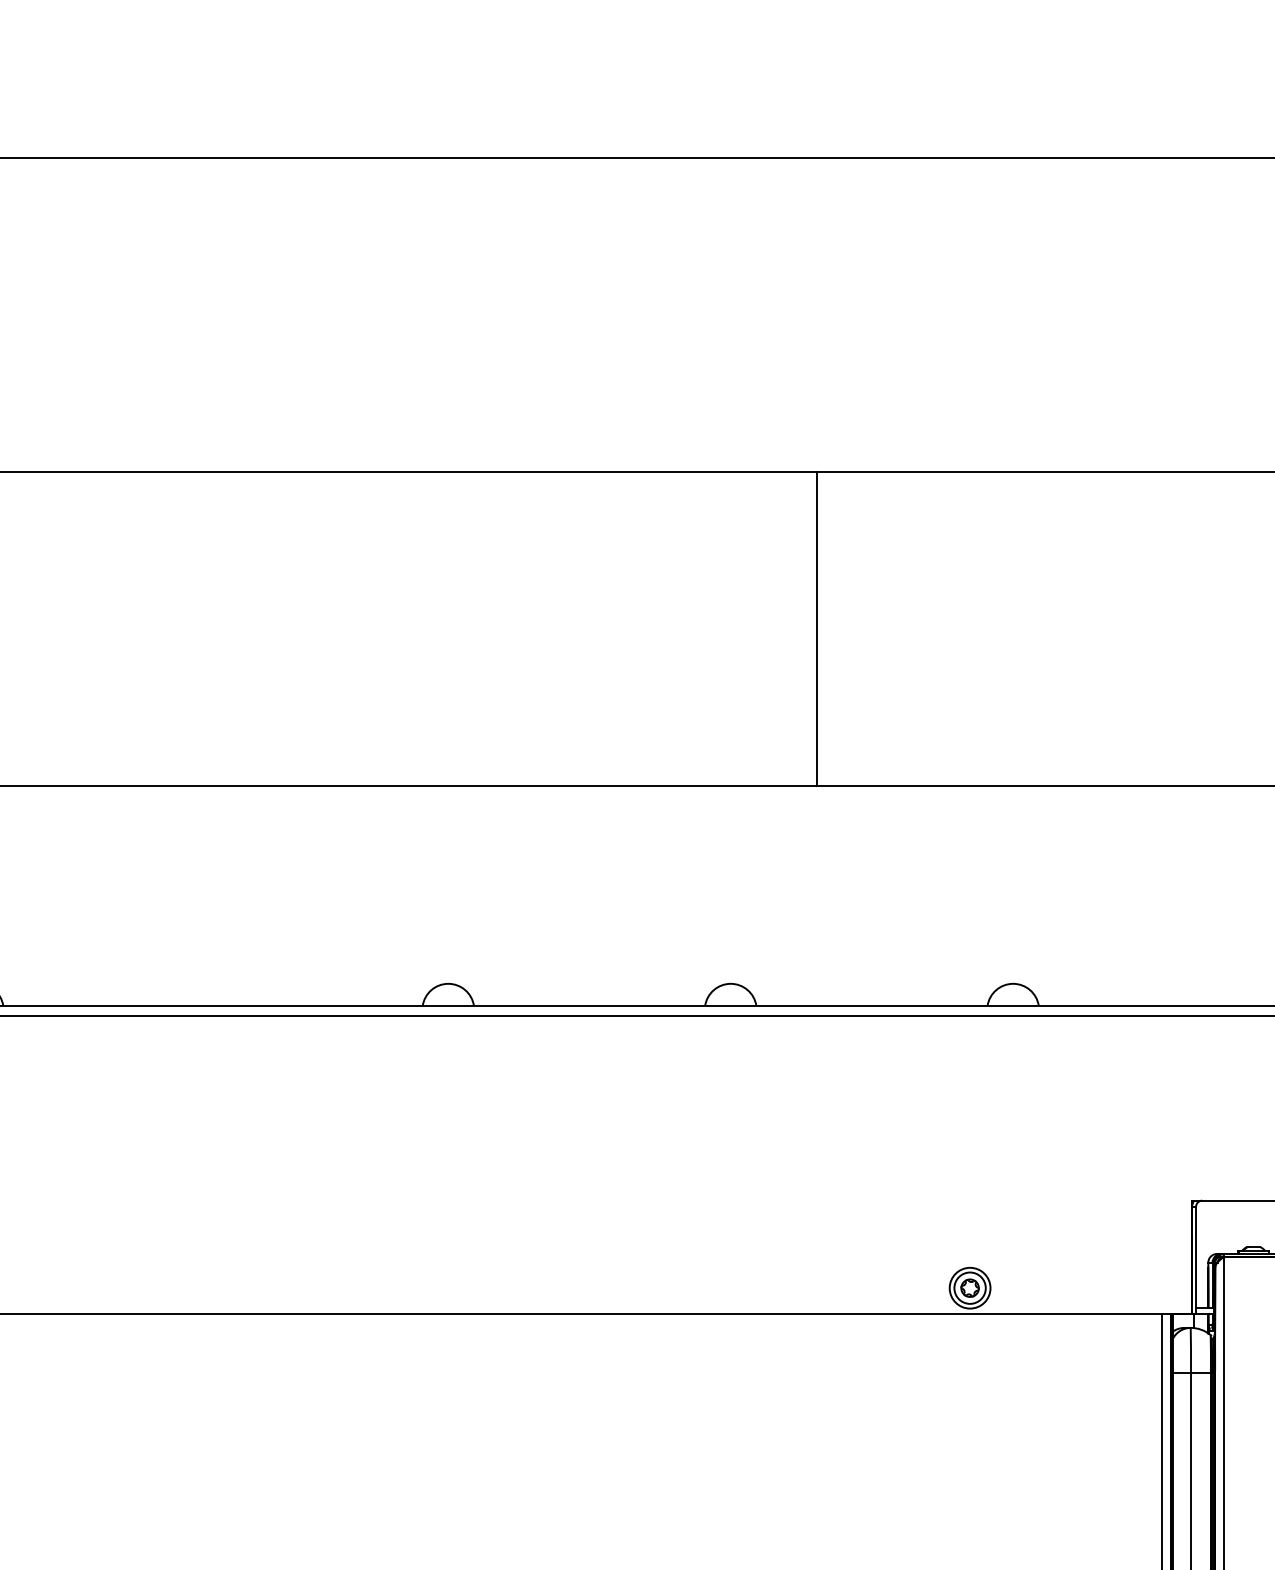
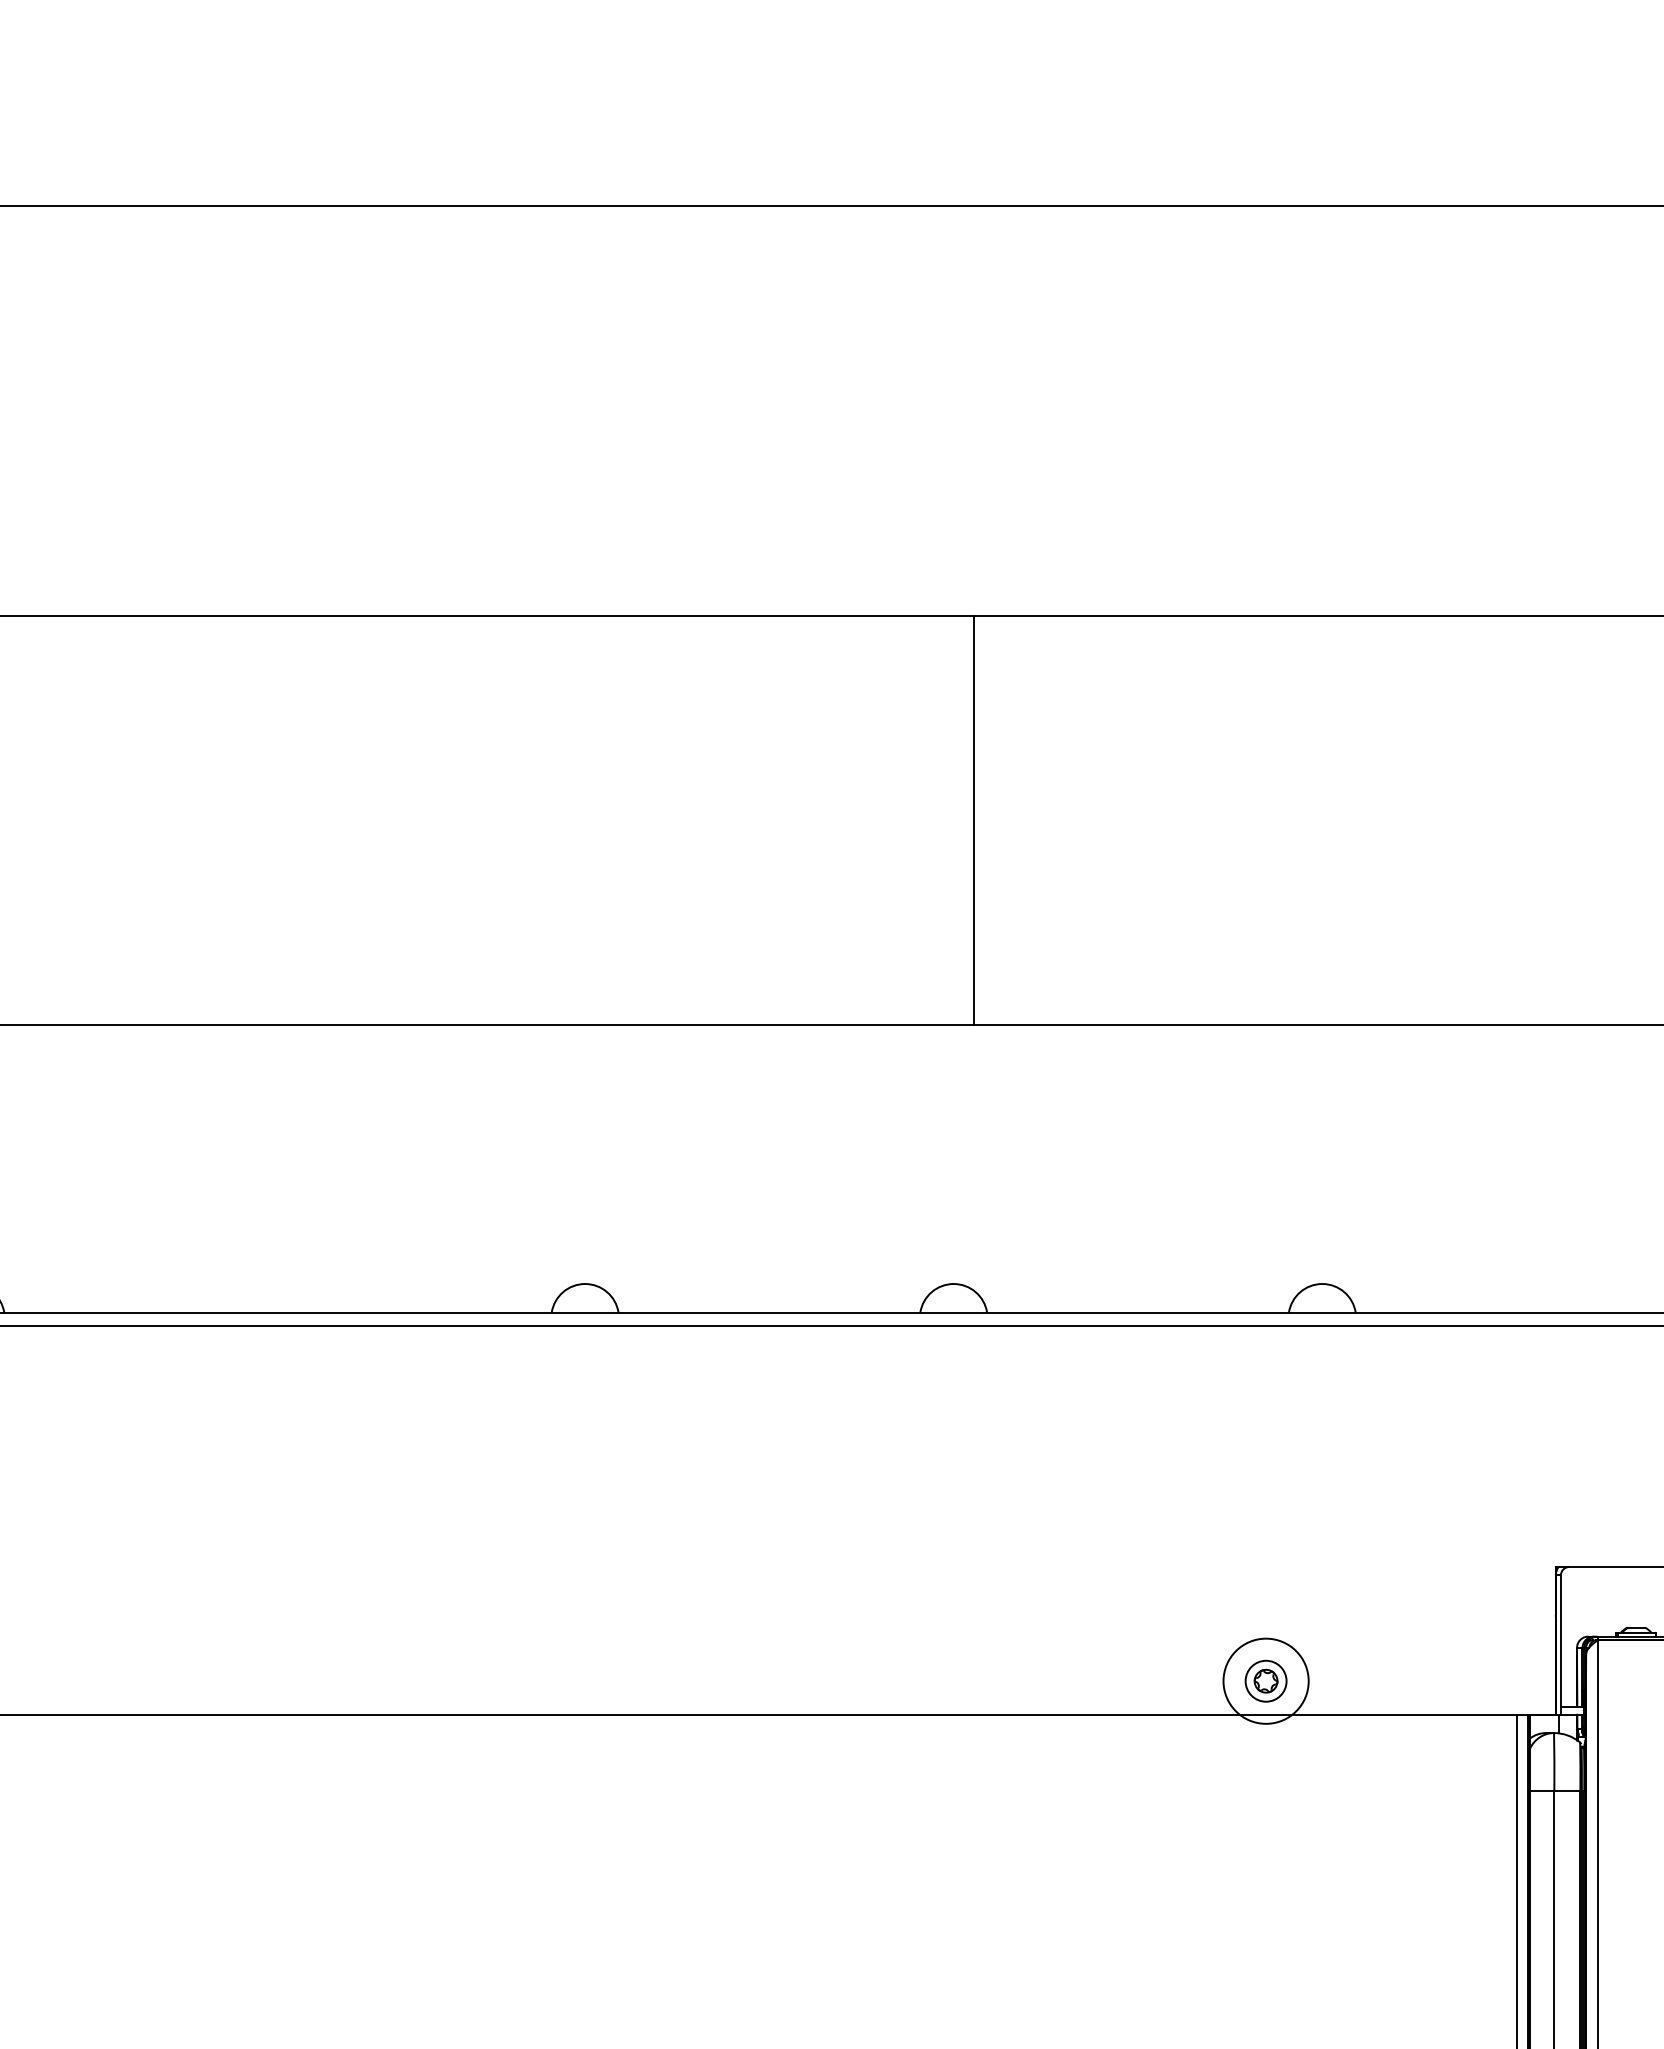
line: (817, 628) -> (973, 820), moved
circle: (969, 1287) -> (1265, 1680), size x1.6

